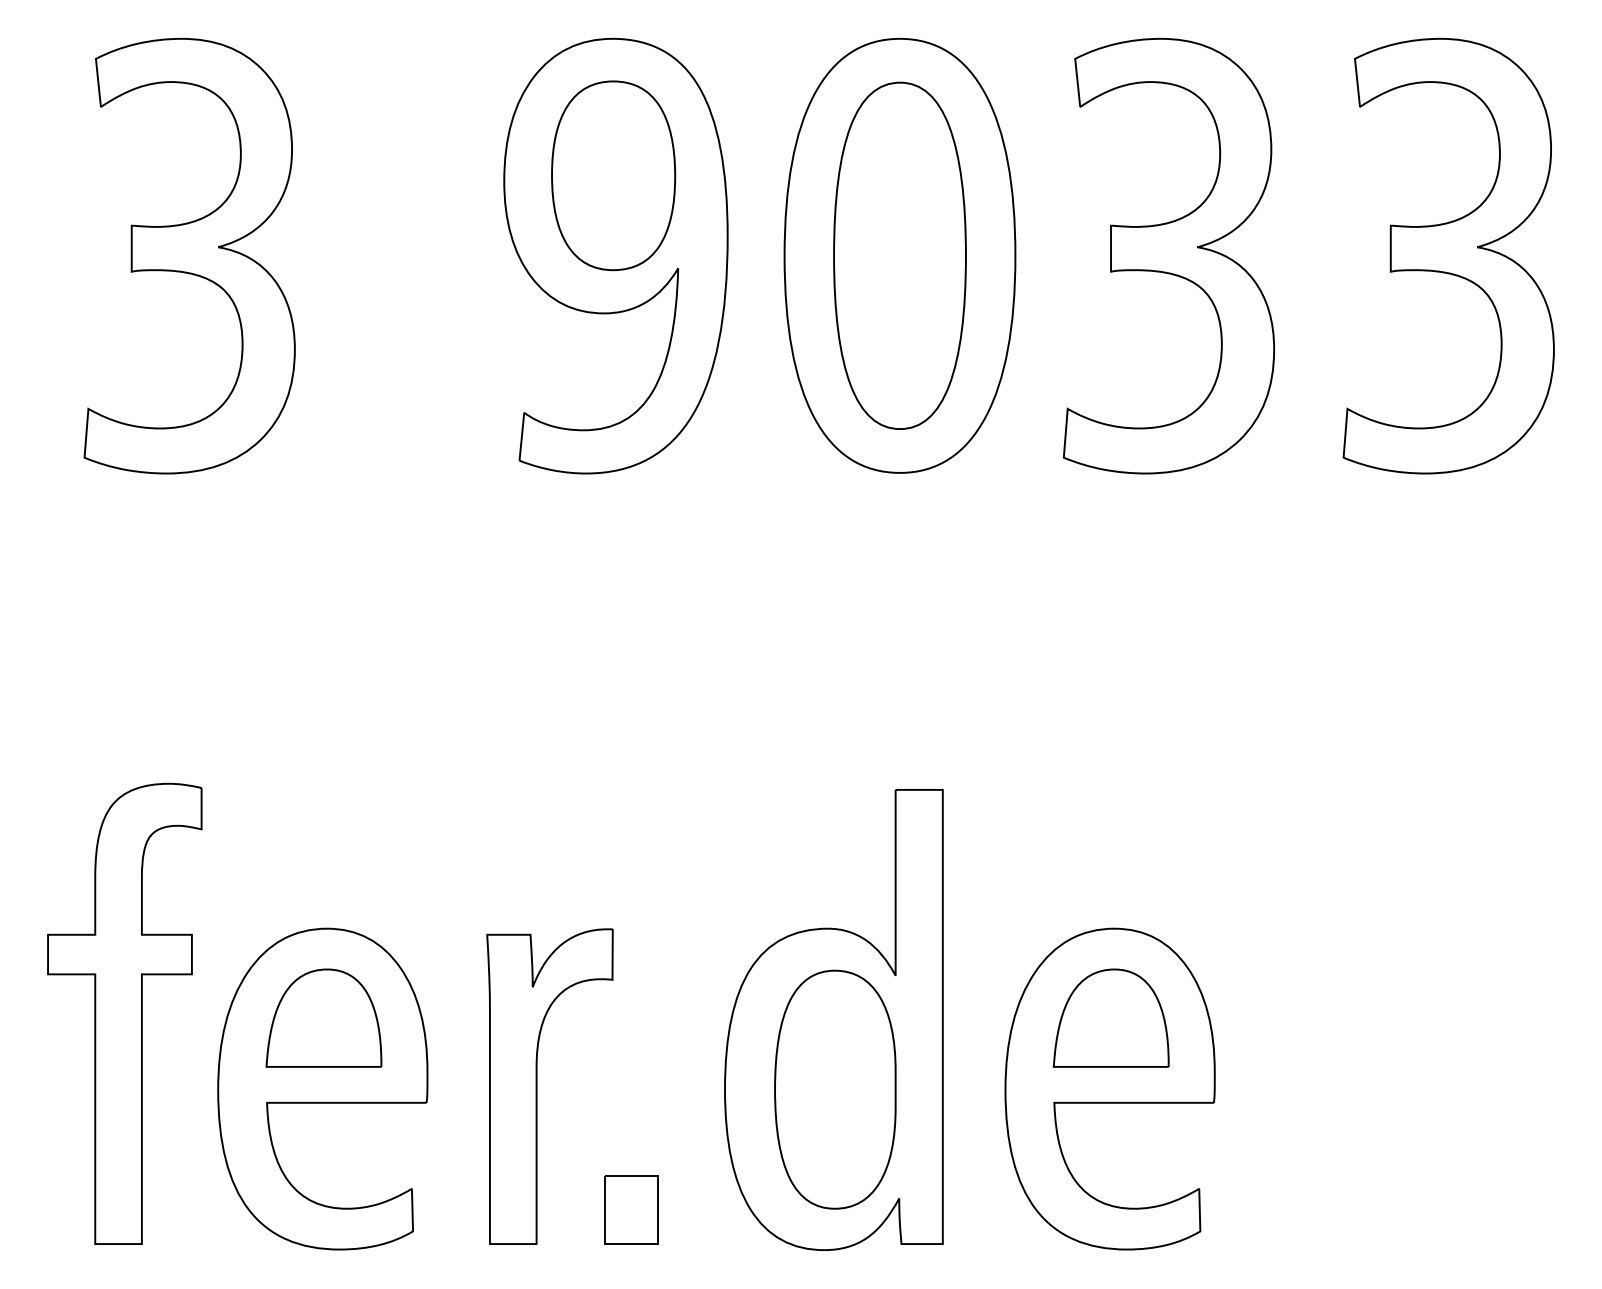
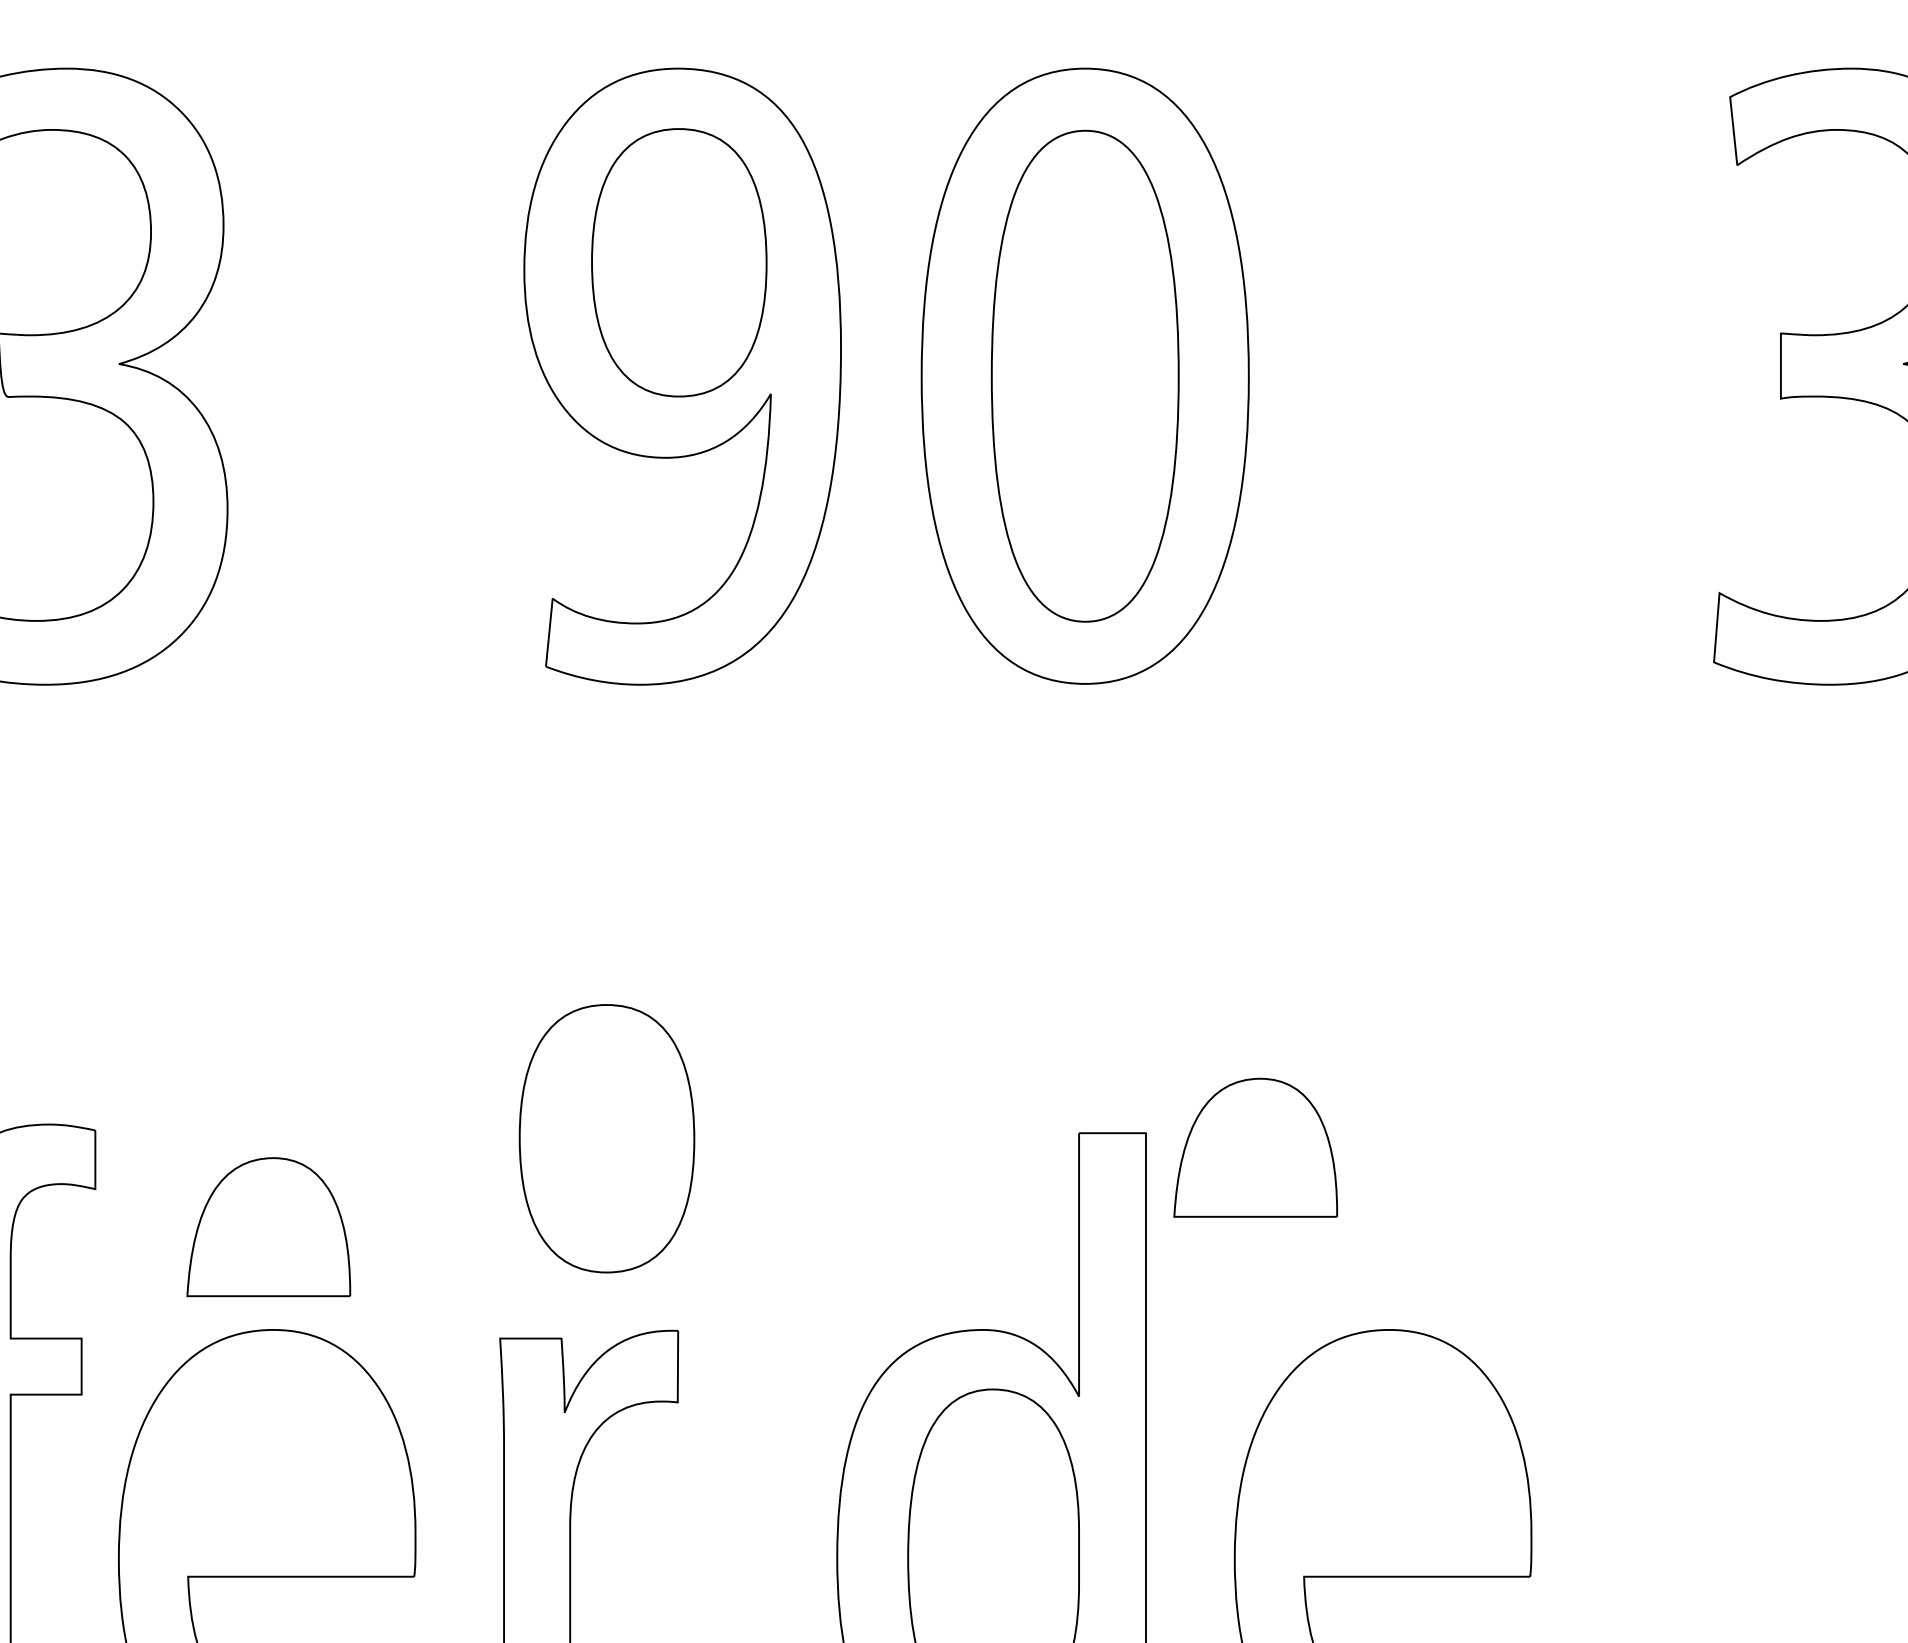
part: (1169, 255) -> (1467, 375), removed
part: (562, 793) -> (606, 1138), added
part: (323, 1017) -> (268, 1226), moved
part: (1110, 1017) -> (1254, 1146), moved

